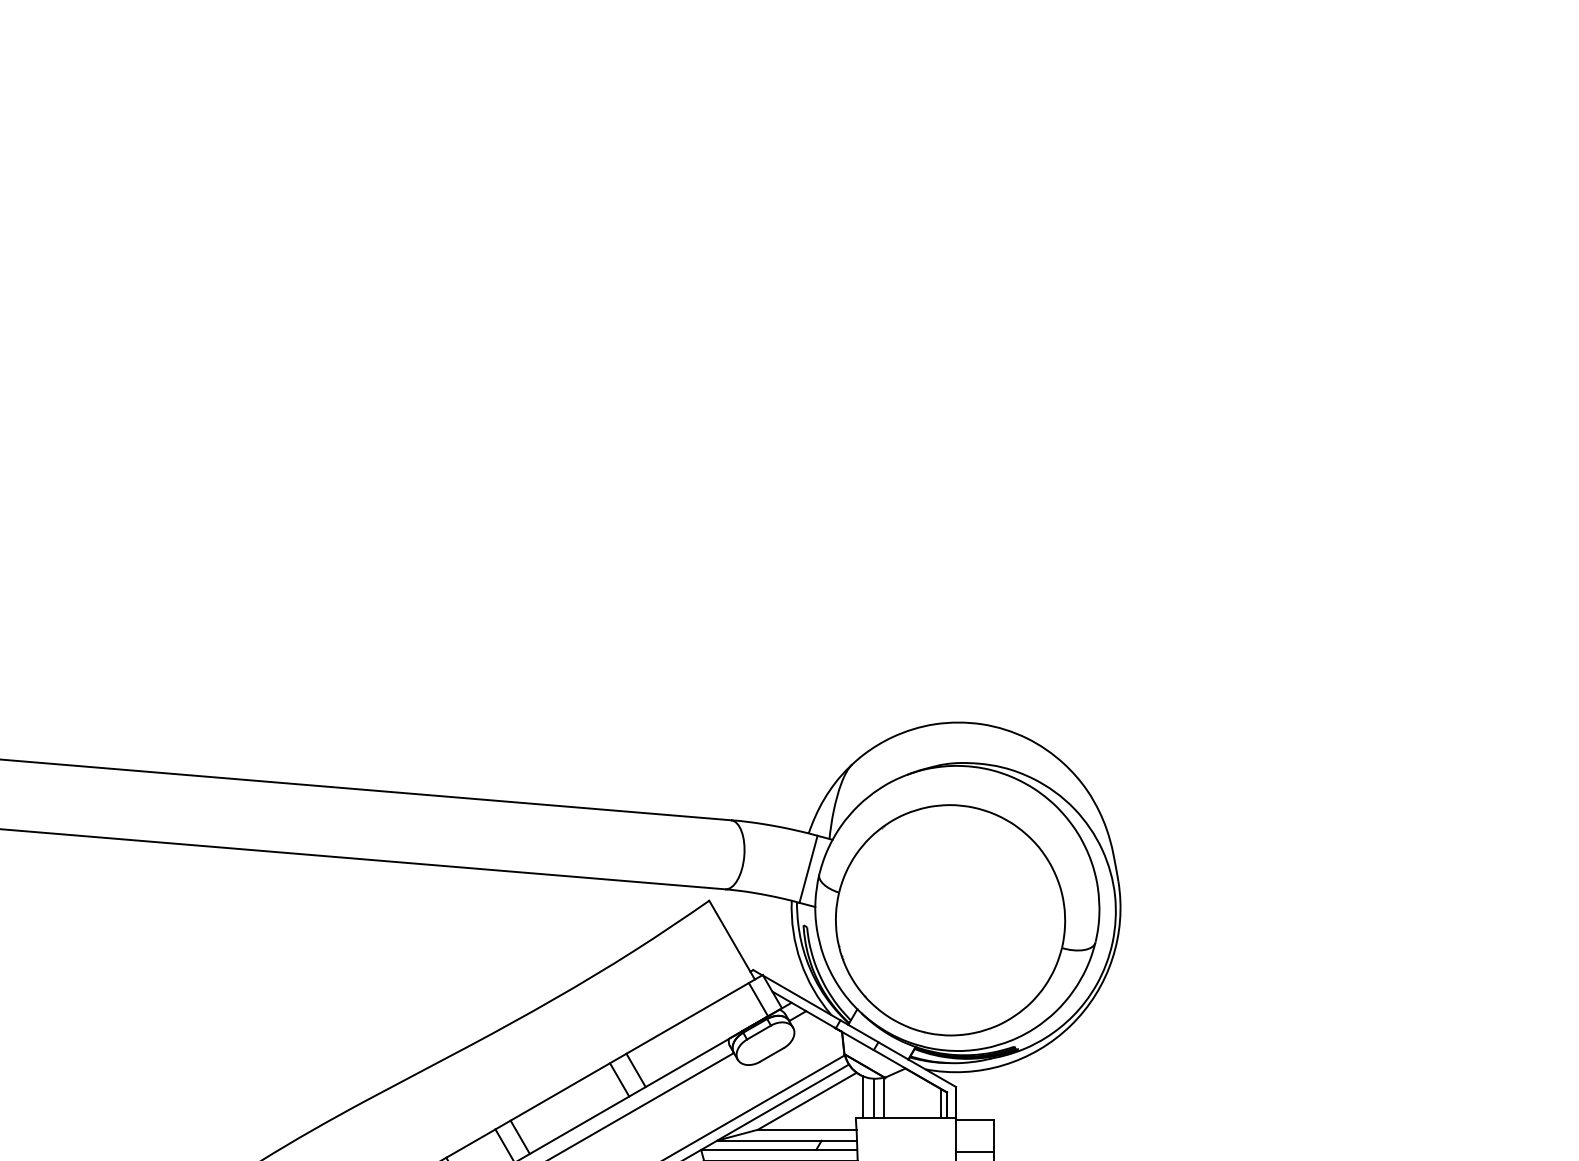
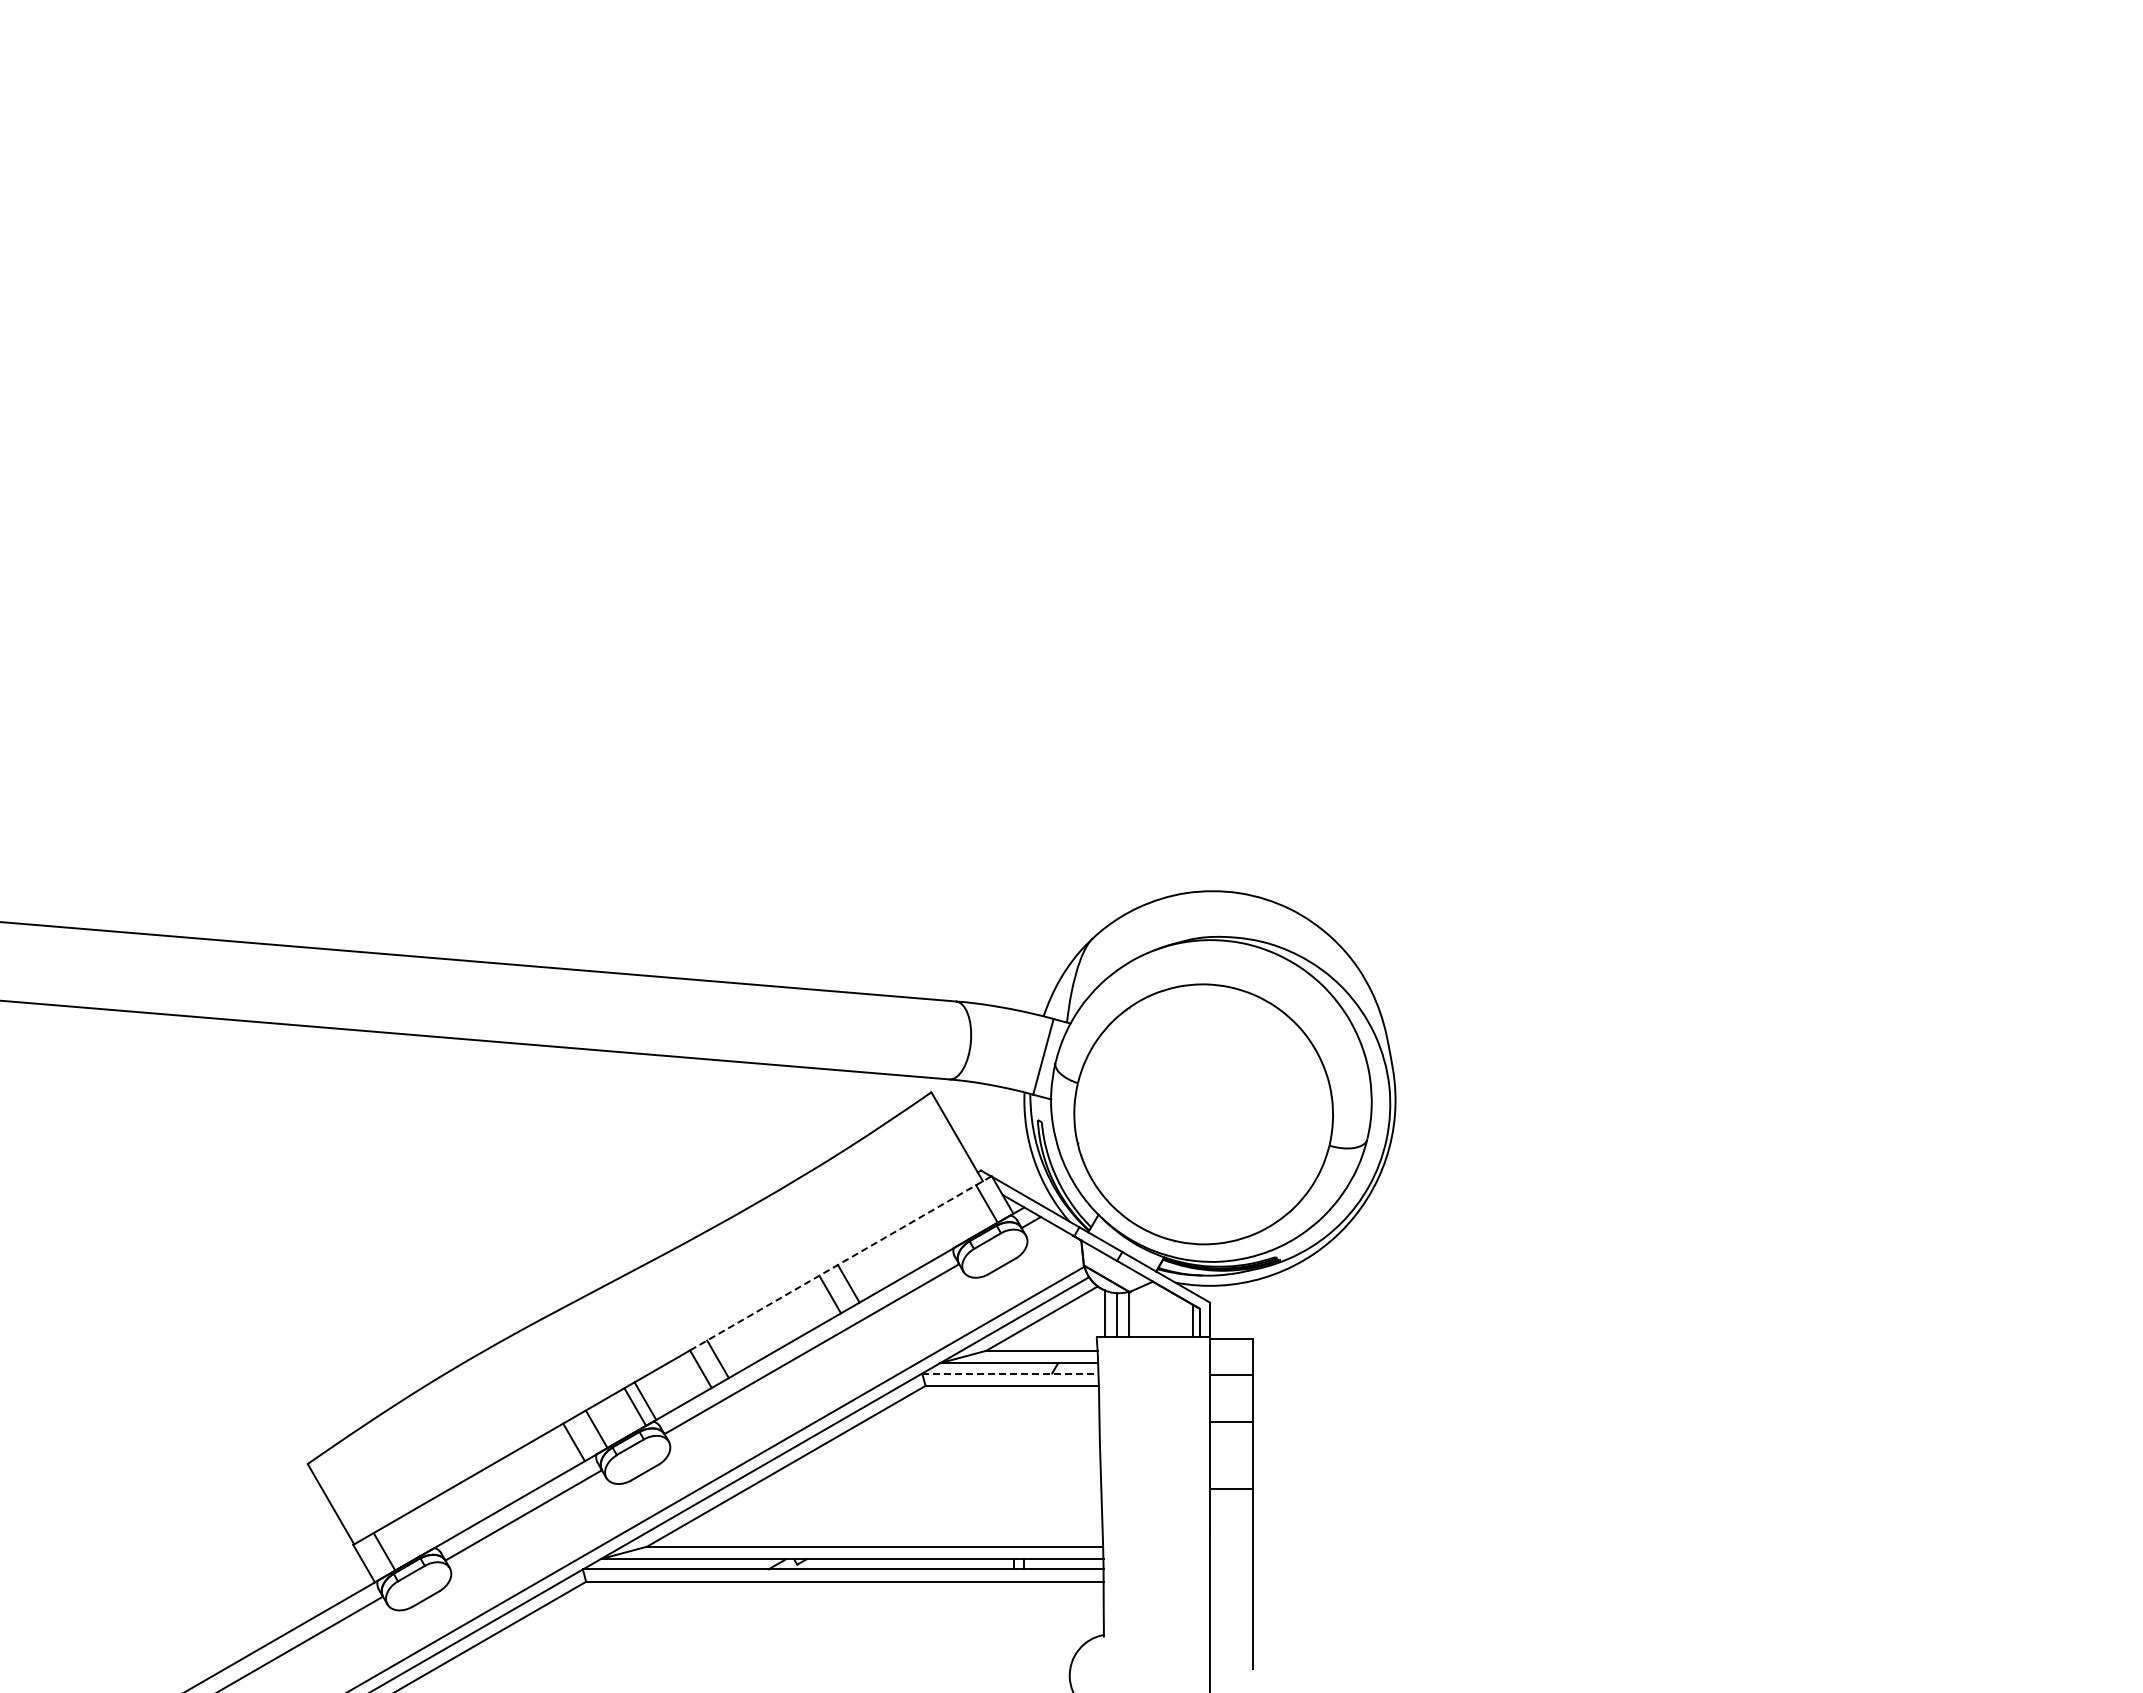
line: (629, 1052) -> (841, 1263), solid -> dashed
line: (779, 1149) -> (1010, 1373), solid -> dashed

